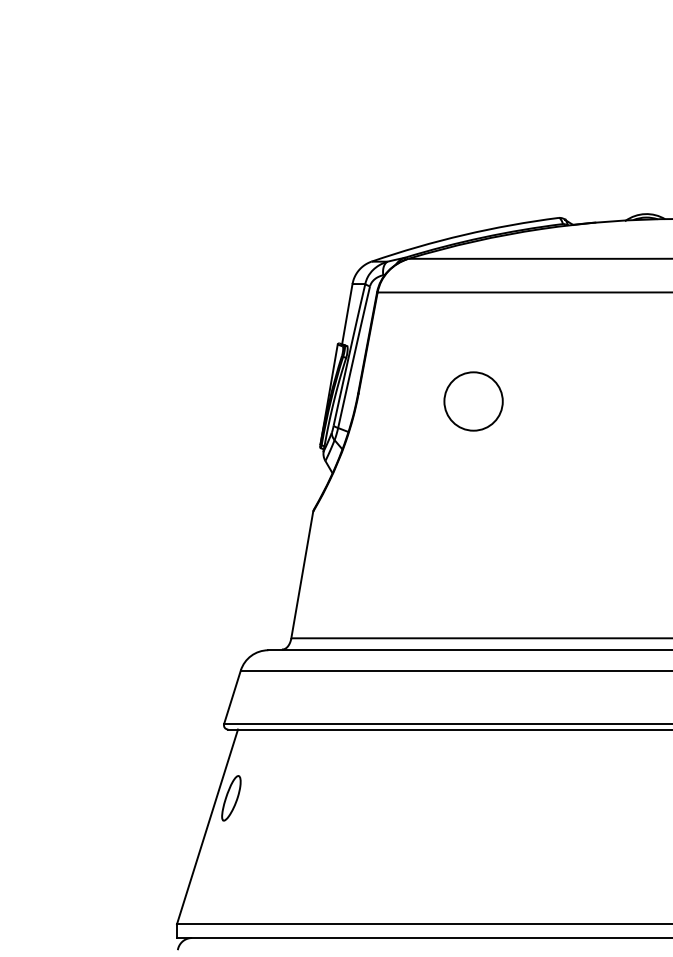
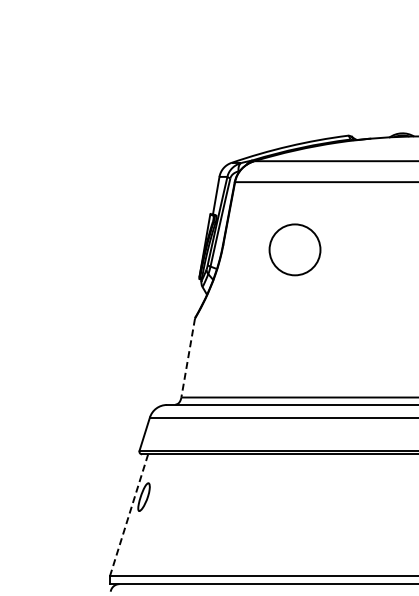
circle: (473, 402) -> (294, 250), size x1.4
line: (302, 575) -> (188, 358), solid -> dashed
line: (208, 826) -> (129, 514), solid -> dashed

